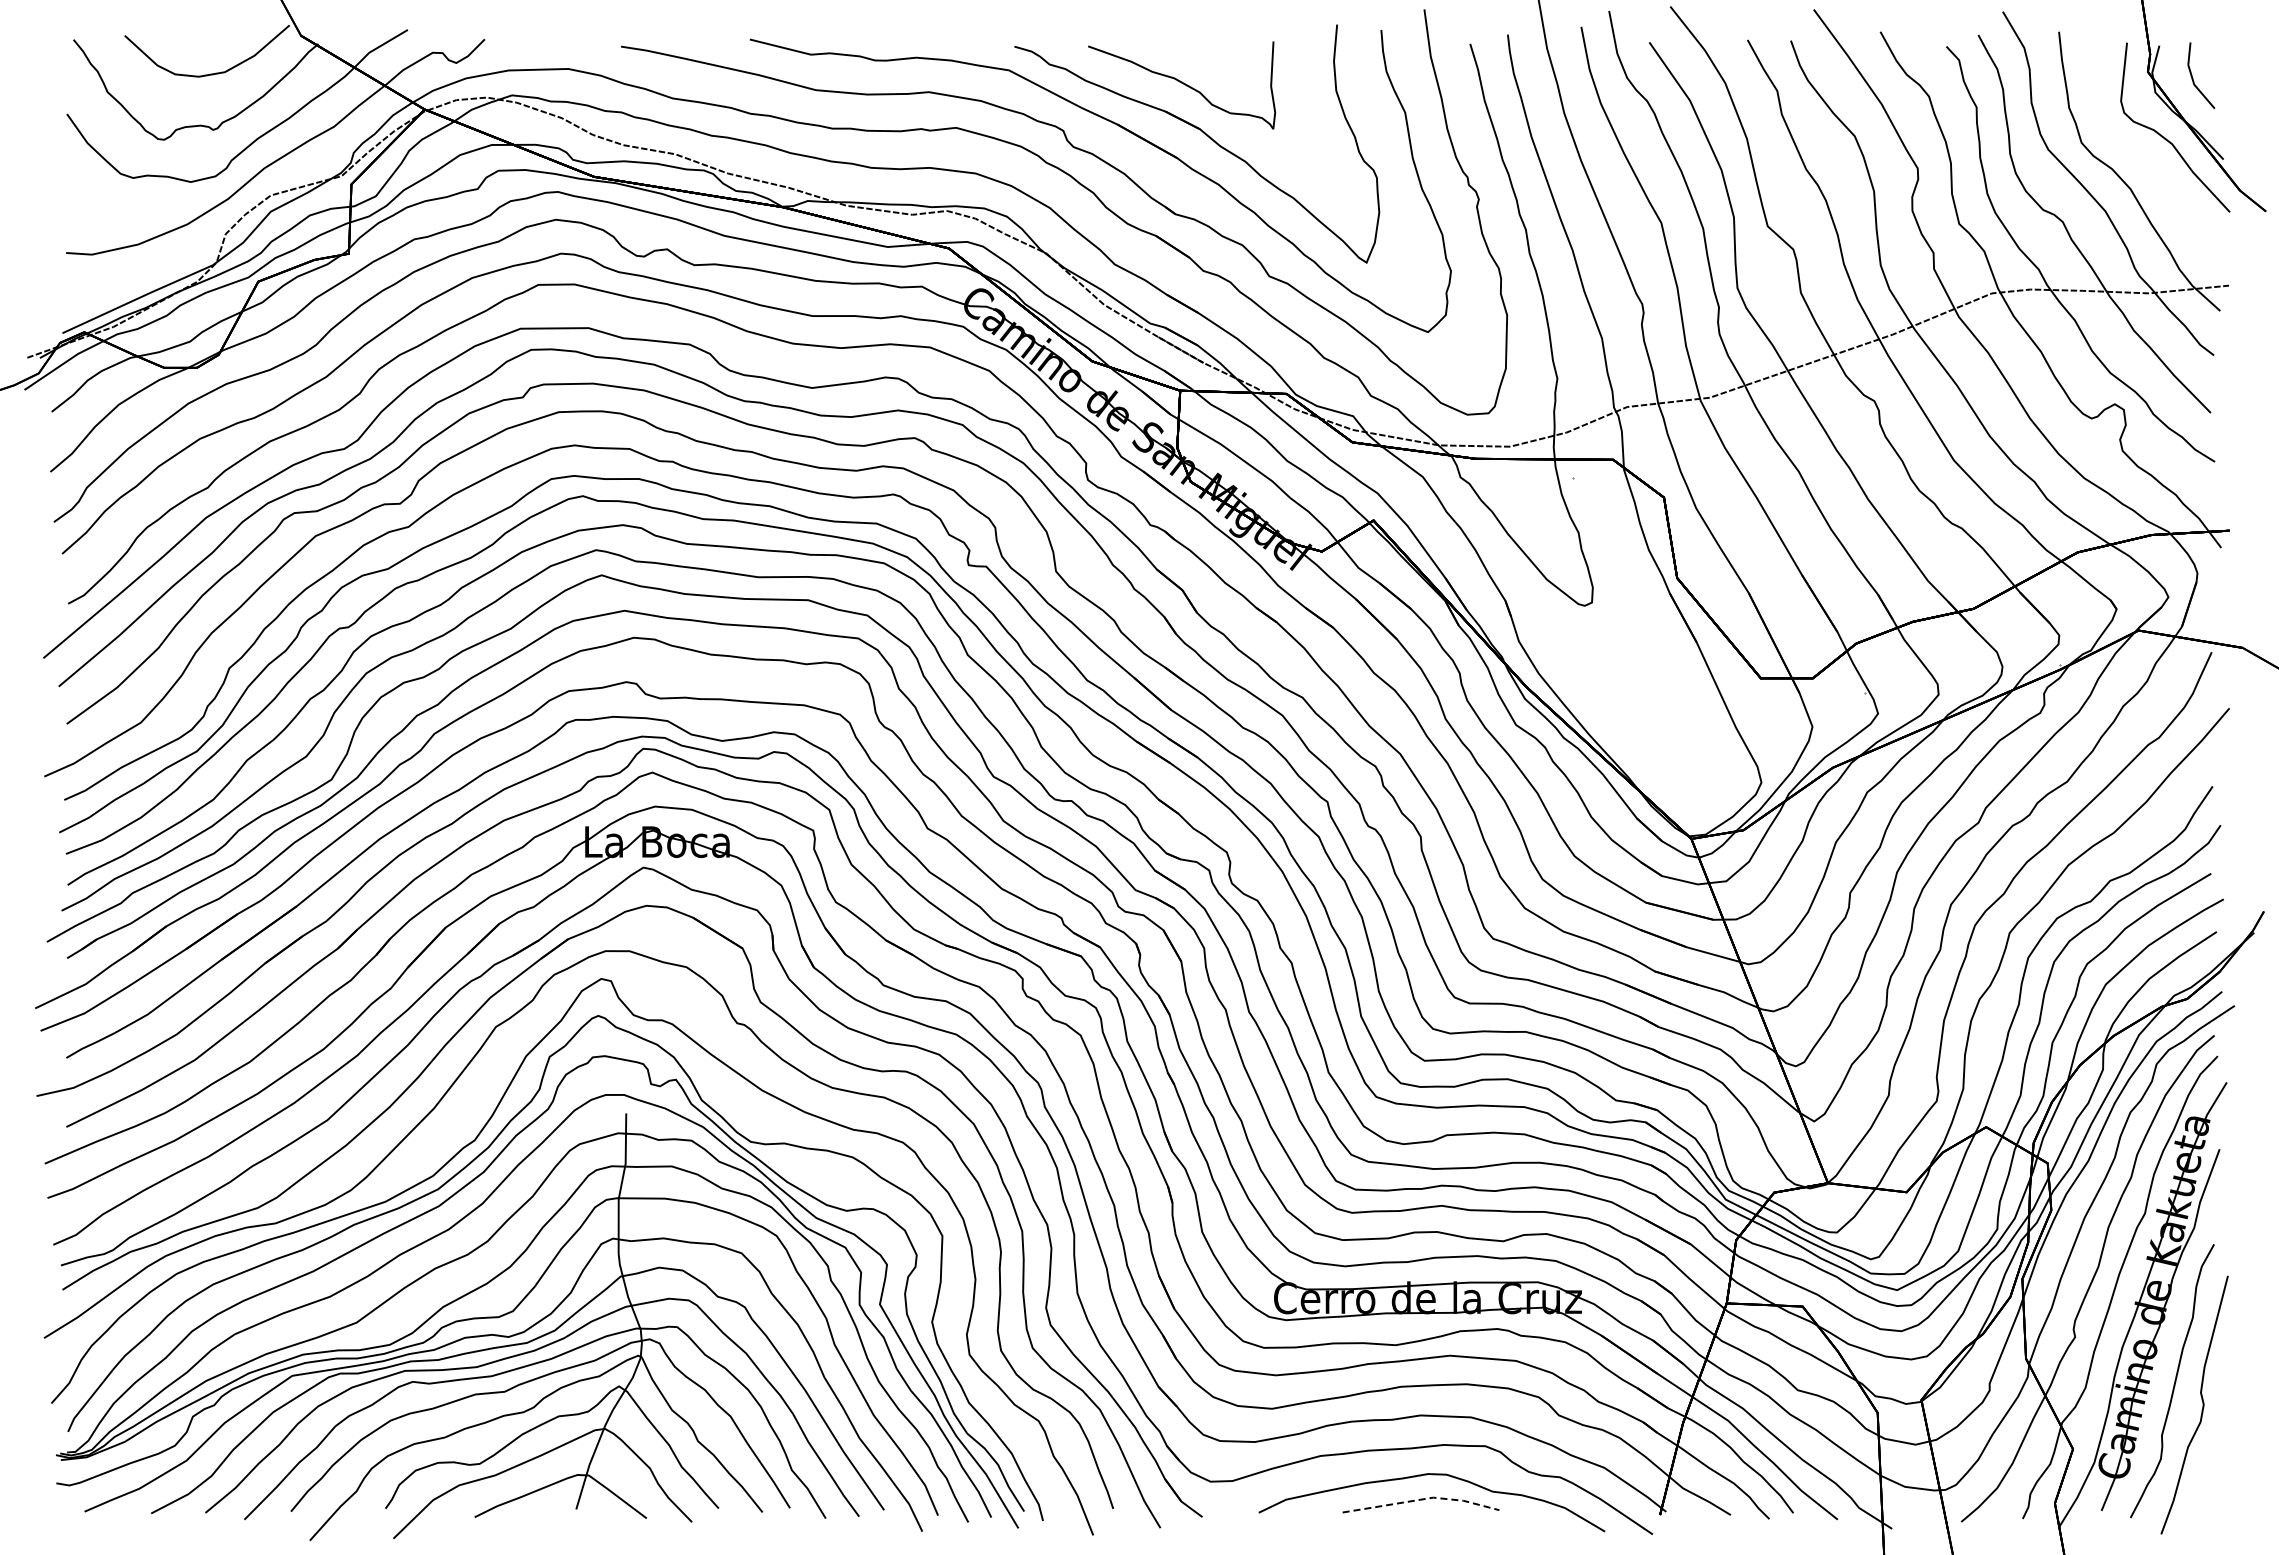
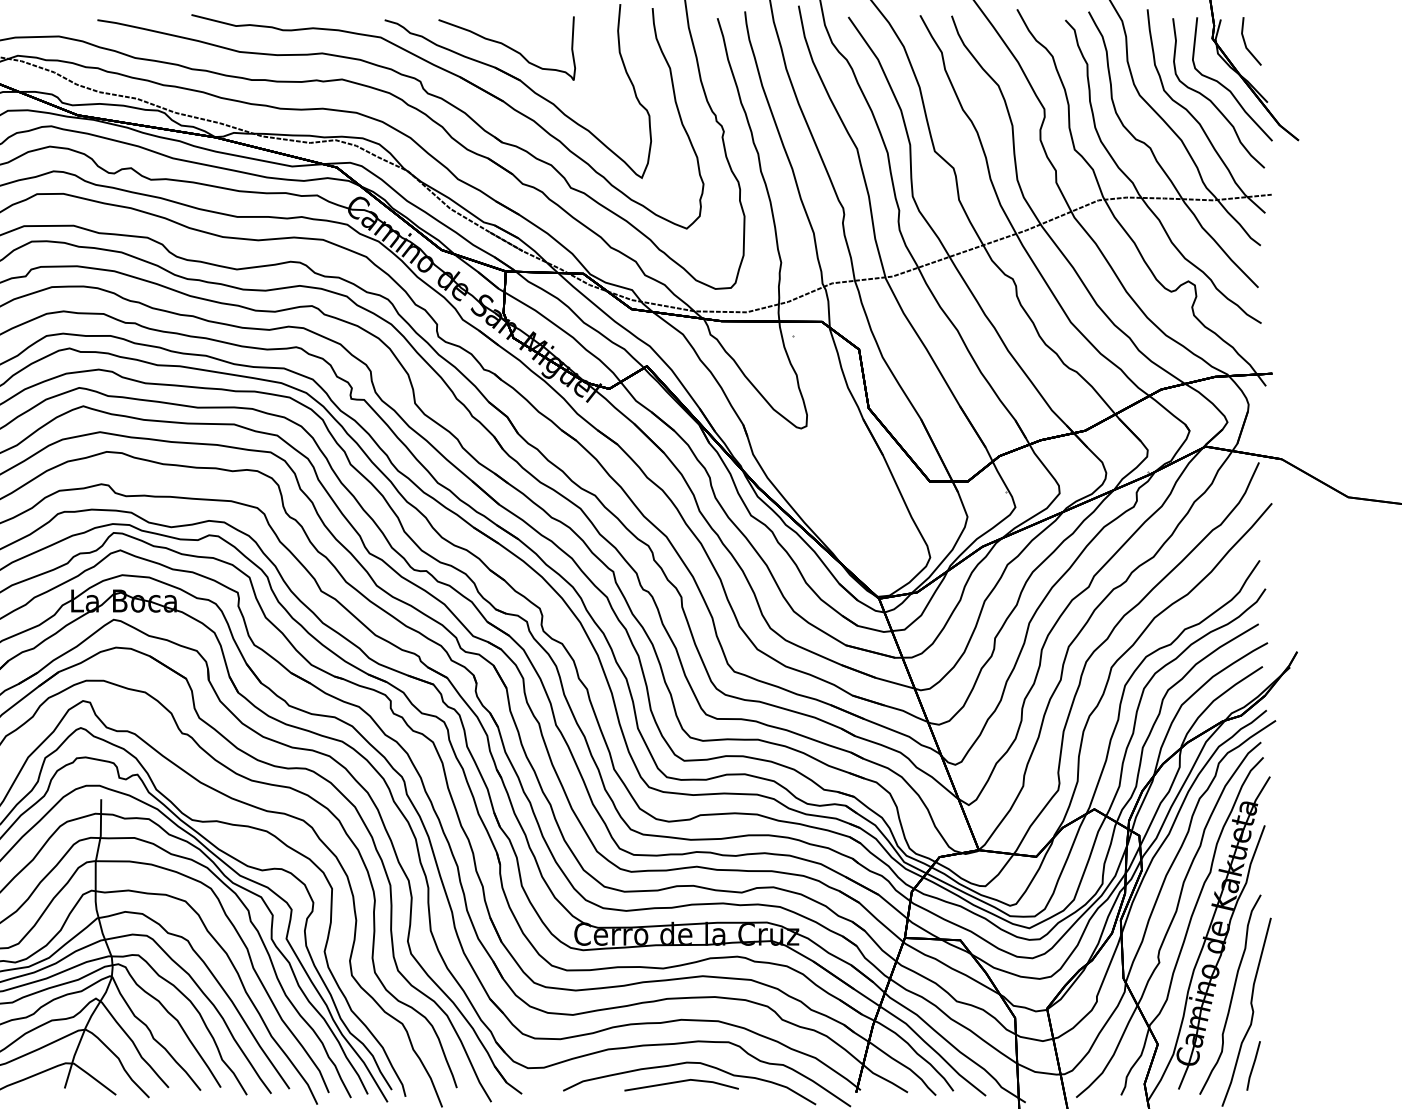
curve: (2145, 156) -> (1210, 100), added
line: (2203, 1478) -> (1253, 1065), added
line: (1422, 1499) -> (682, 1081), dashed -> solid

